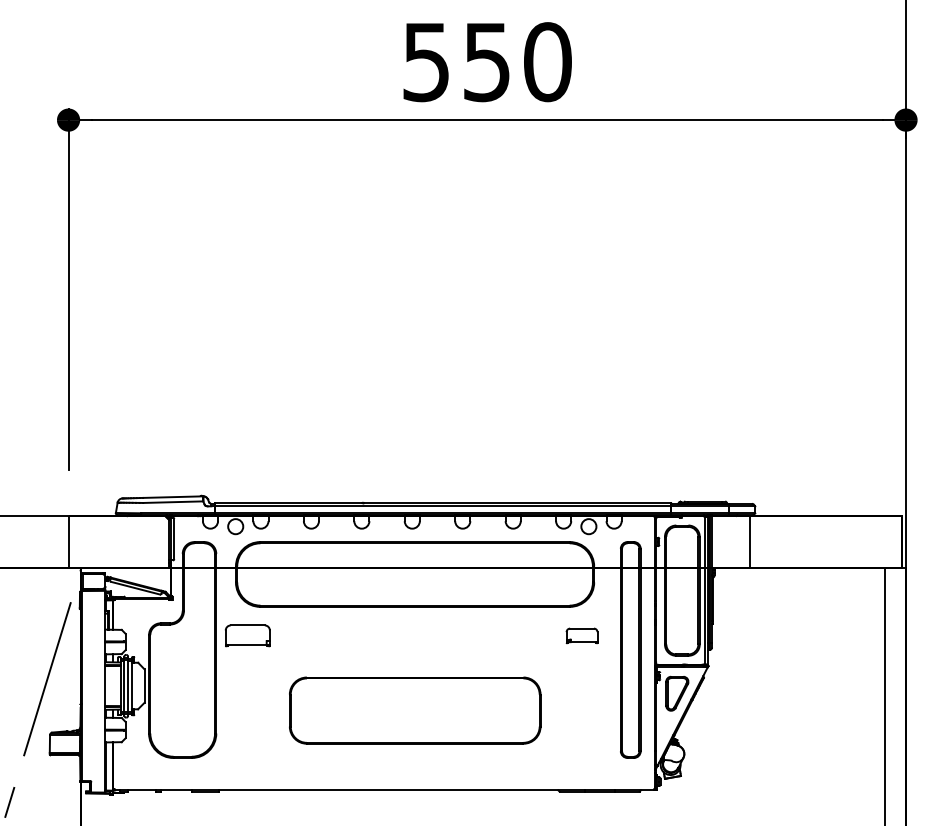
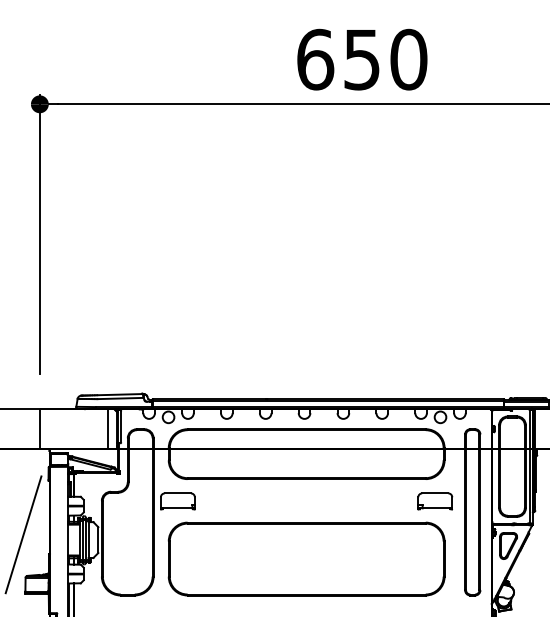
text: (426, 62) -> (315, 59), 550 -> 650
line: (157, 541) -> (108, 428), added
part: (581, 635) -> (434, 501), size x1.43
part: (415, 710) -> (307, 558), size x1.43

